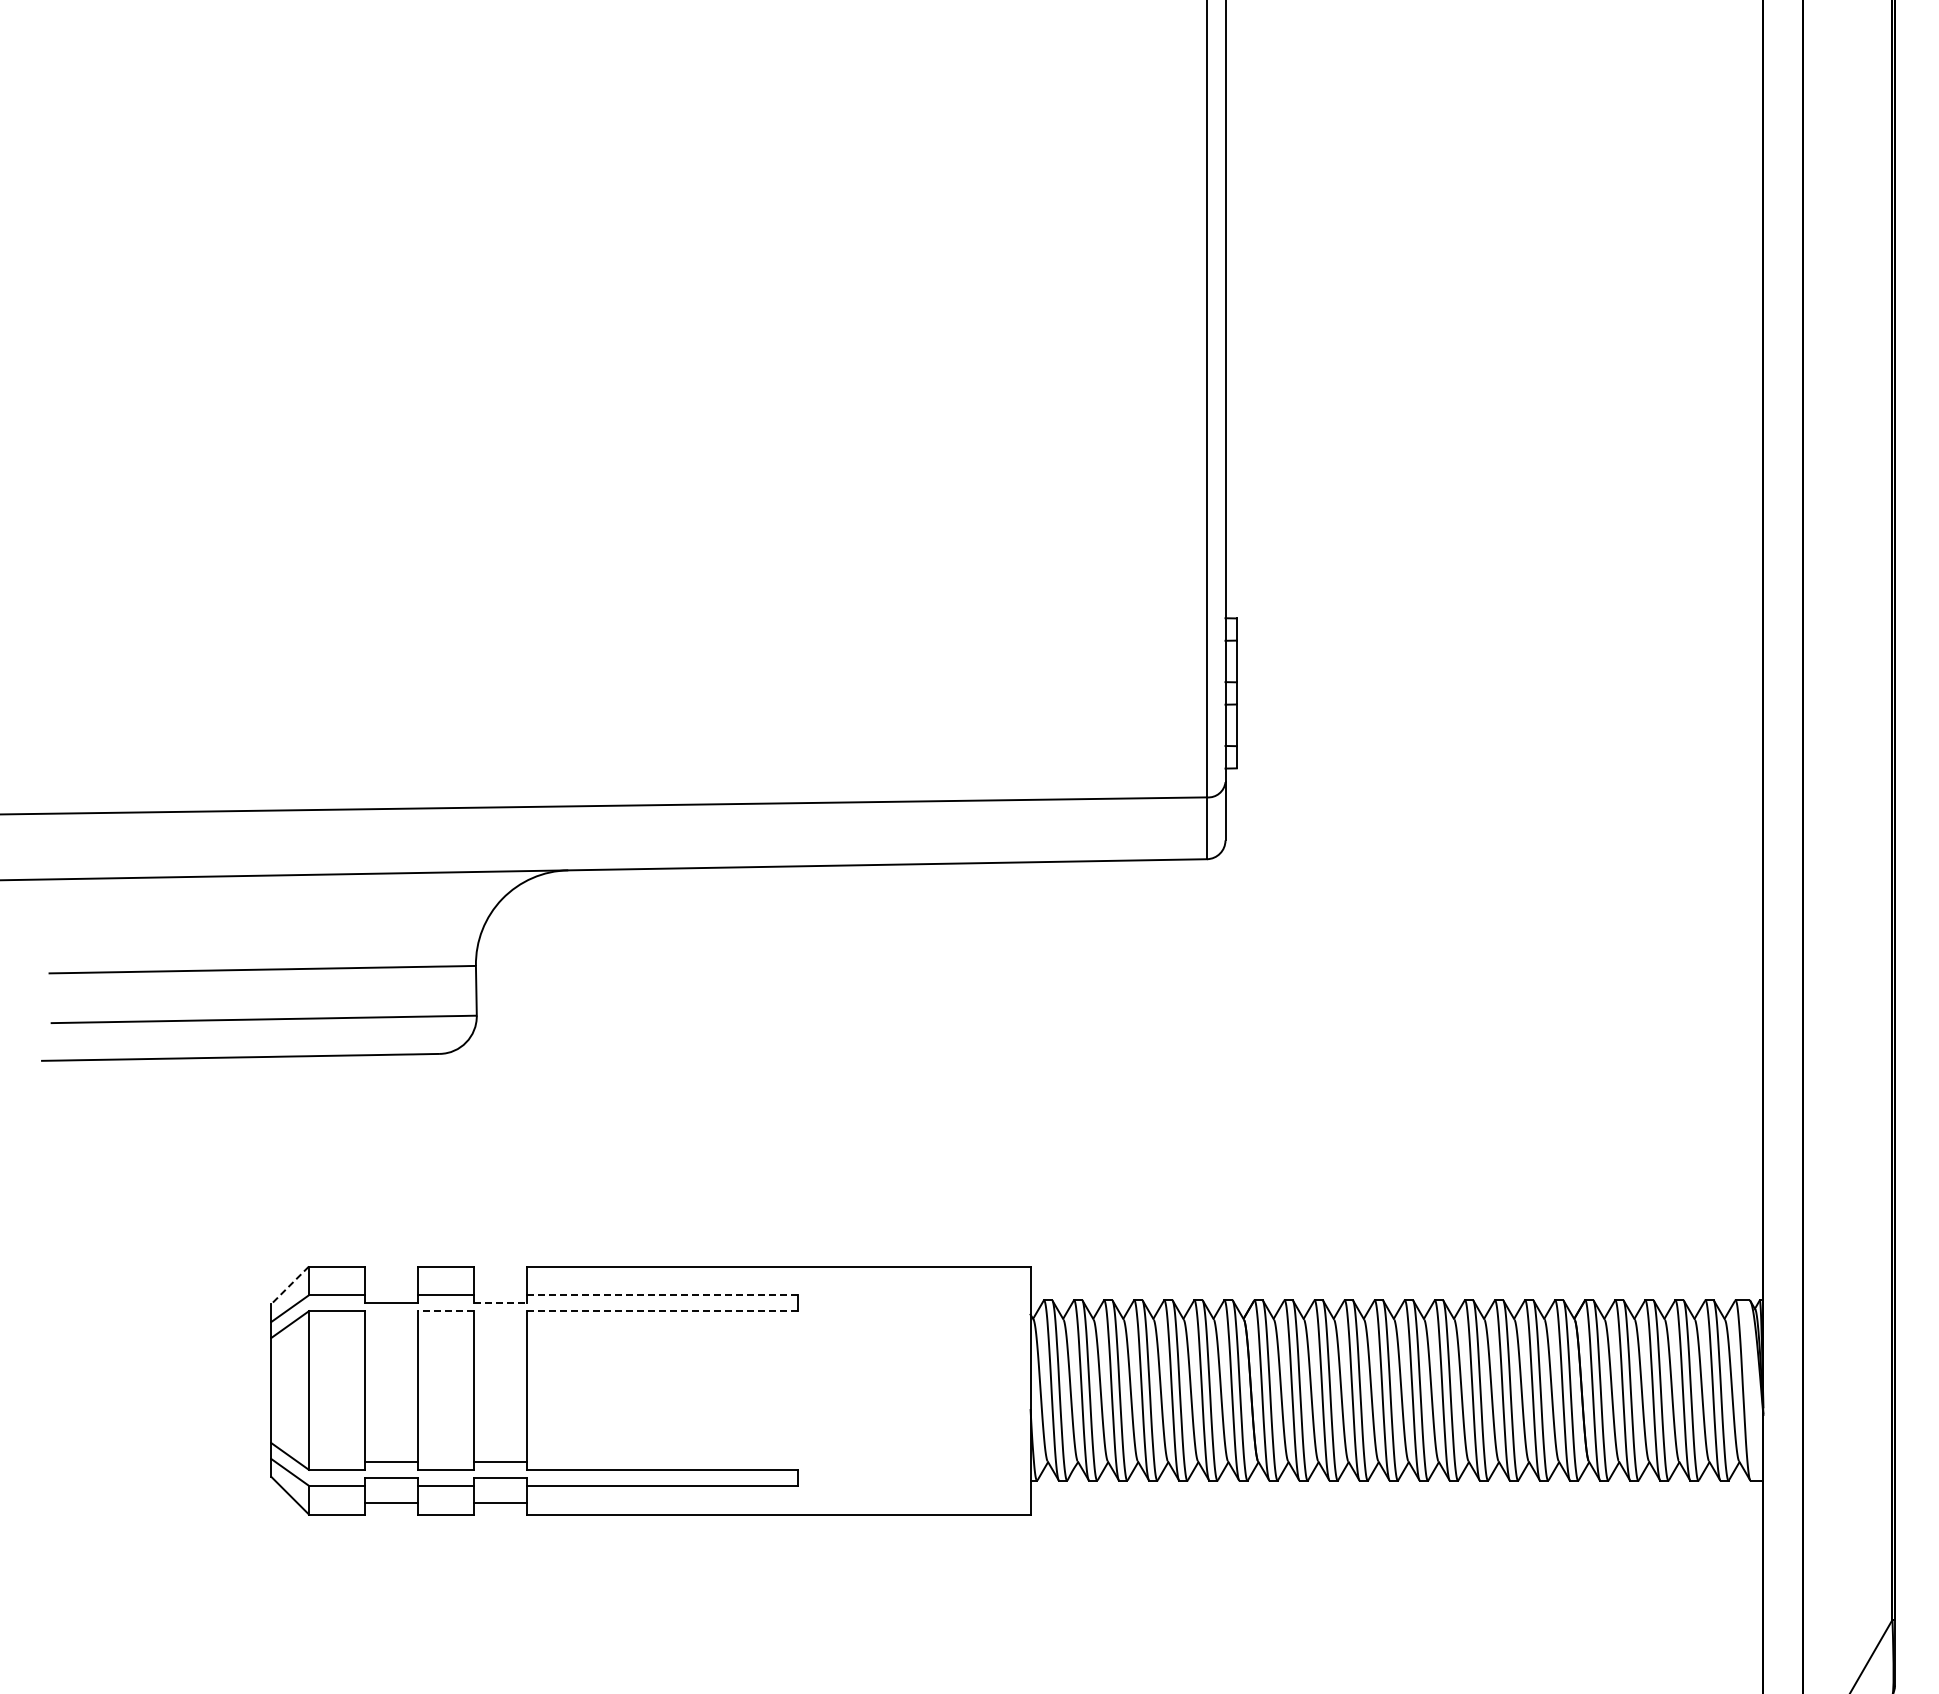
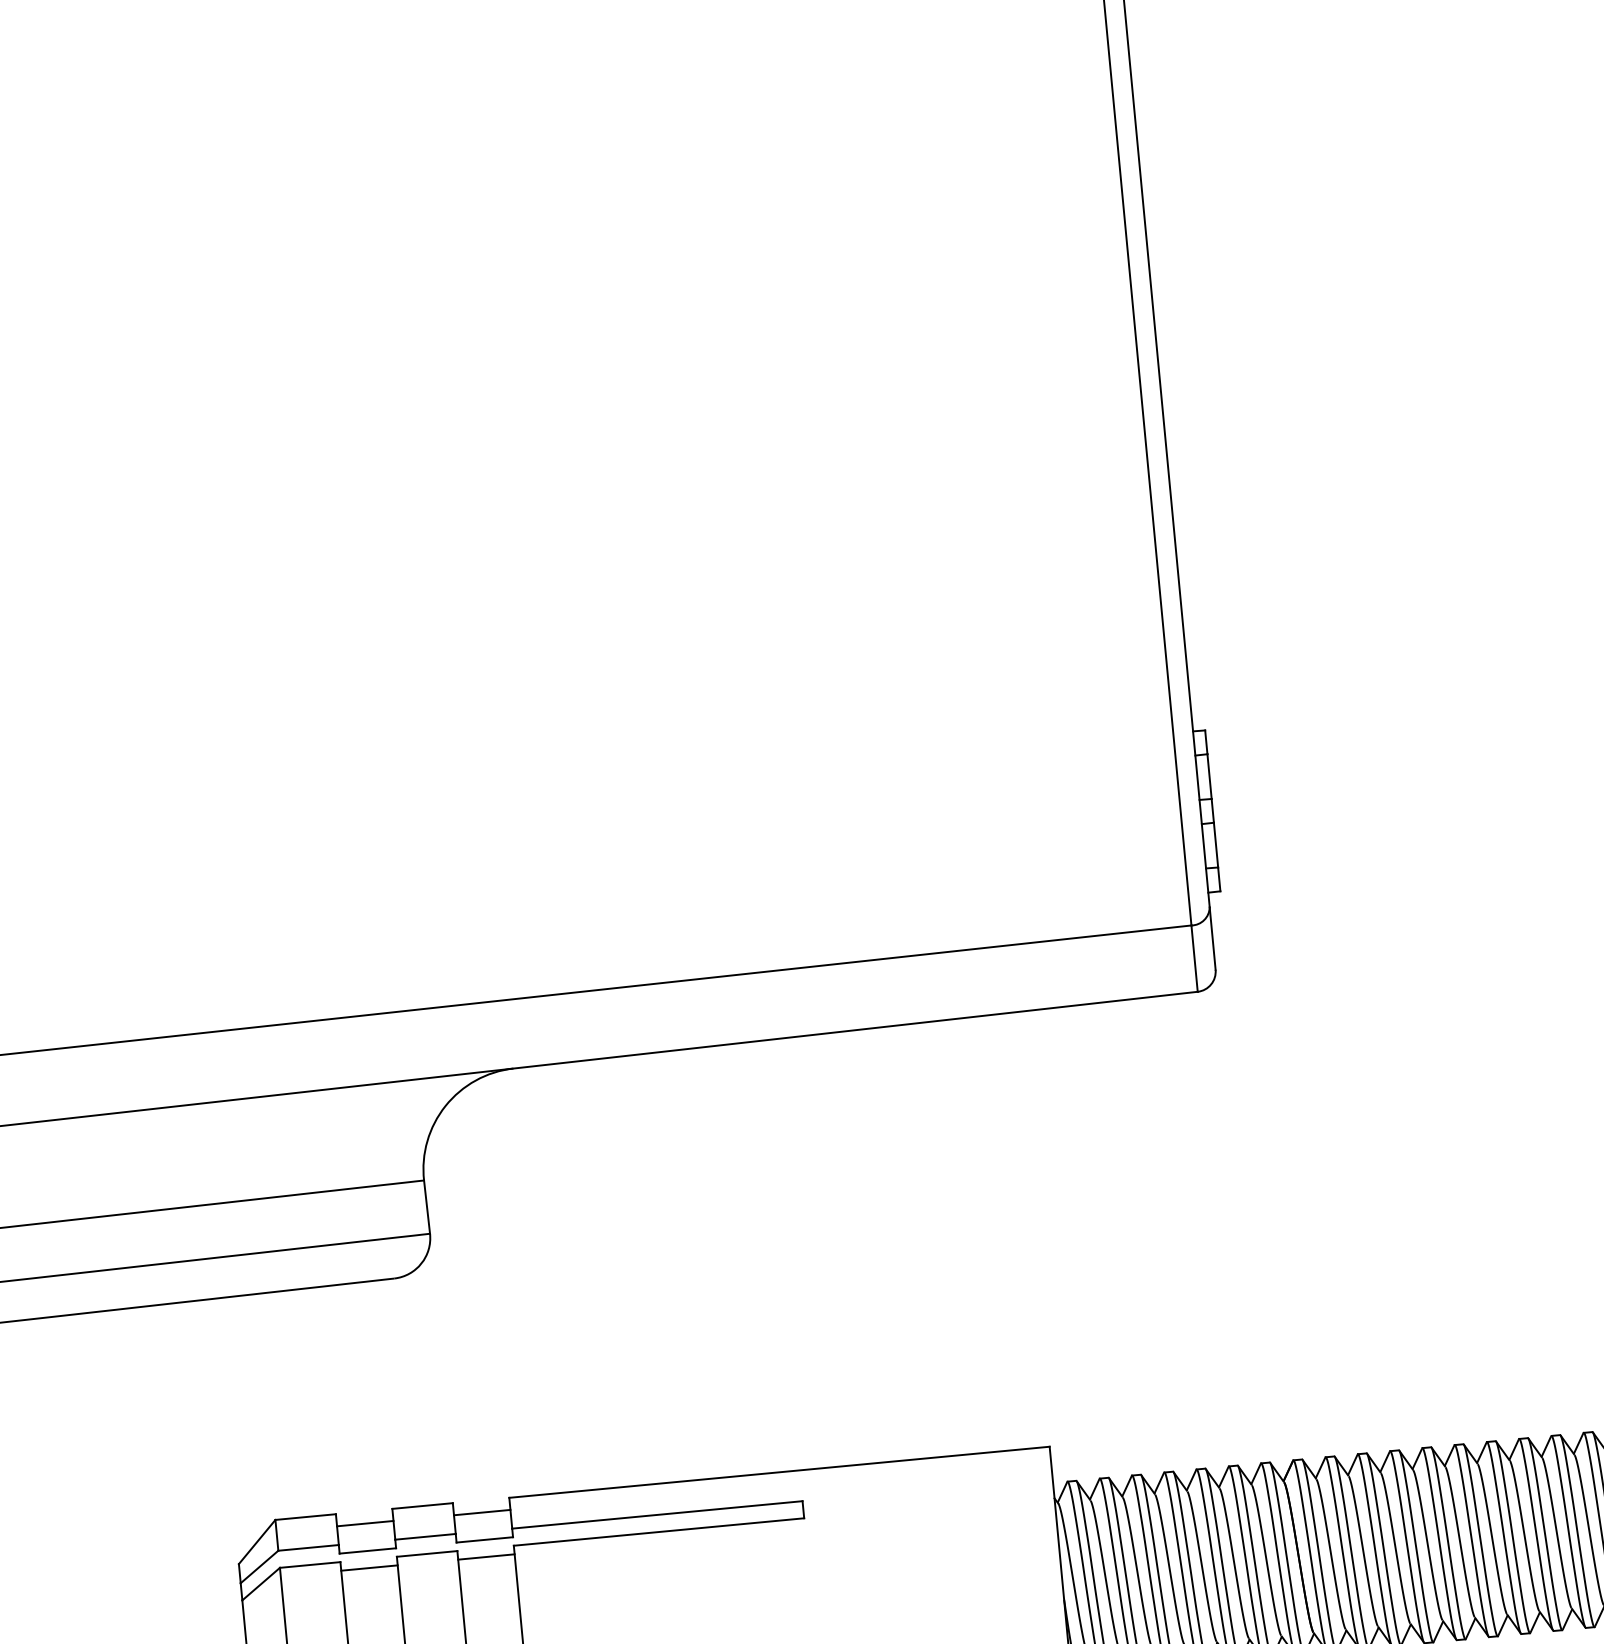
line: (391, 1277) -> (365, 1523), added
line: (500, 1277) -> (482, 1512), added
line: (290, 1285) -> (257, 1542), dashed -> solid
line: (662, 1295) -> (657, 1515), dashed -> solid
line: (501, 1303) -> (485, 1540), dashed -> solid
line: (445, 1311) -> (426, 1554), dashed -> solid
line: (661, 1311) -> (658, 1532), dashed -> solid
line: (391, 1319) -> (369, 1568), added
line: (500, 1319) -> (486, 1557), added

